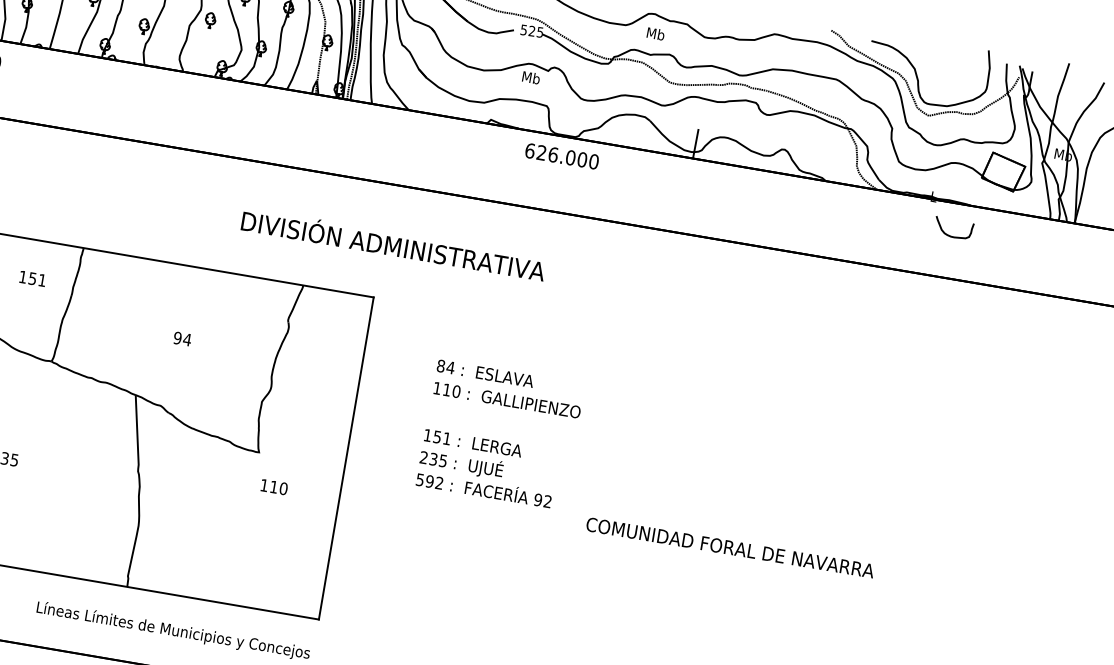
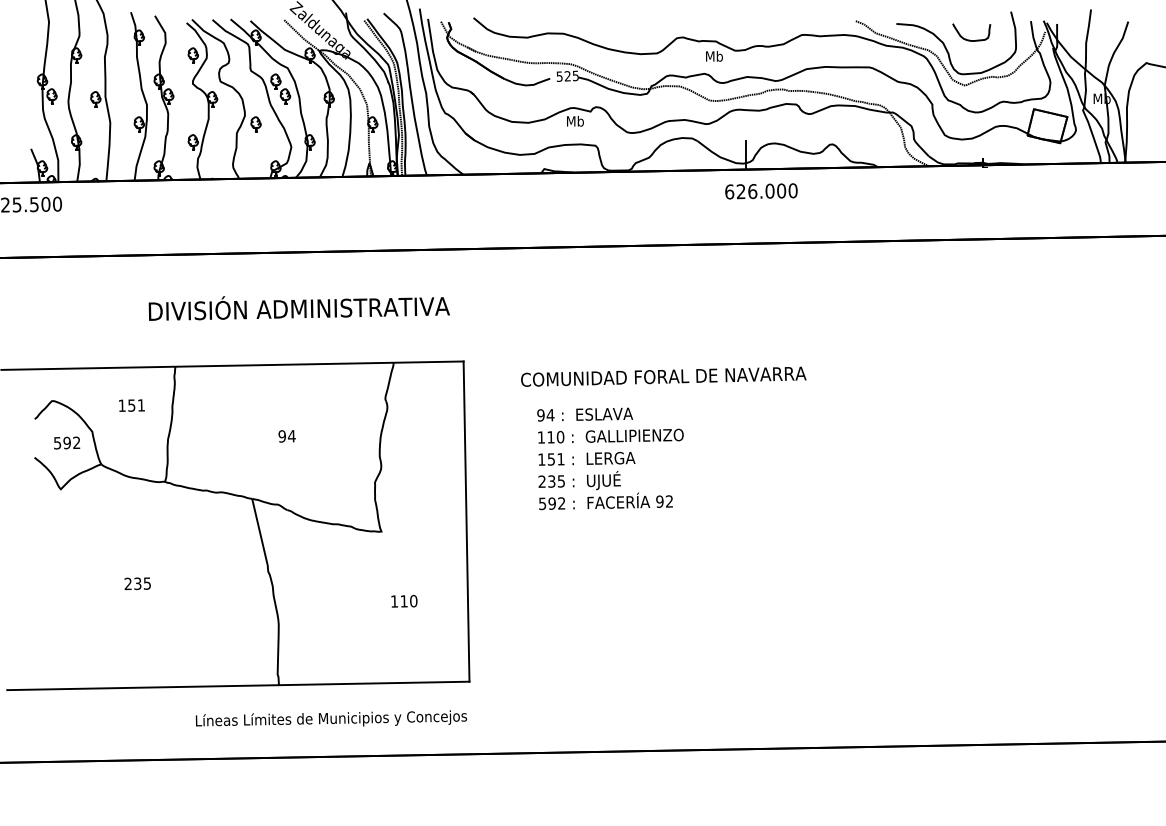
text: (655, 34) -> (714, 56), moved
text: (562, 156) -> (761, 191), moved
curve: (950, 235) -> (969, 39), moved
text: (392, 245) -> (298, 308), moved
text: (440, 366) -> (540, 415), 84 -> 94
text: (487, 469) -> (605, 481), moved
text: (274, 487) -> (404, 601), moved
text: (730, 547) -> (663, 376), moved

